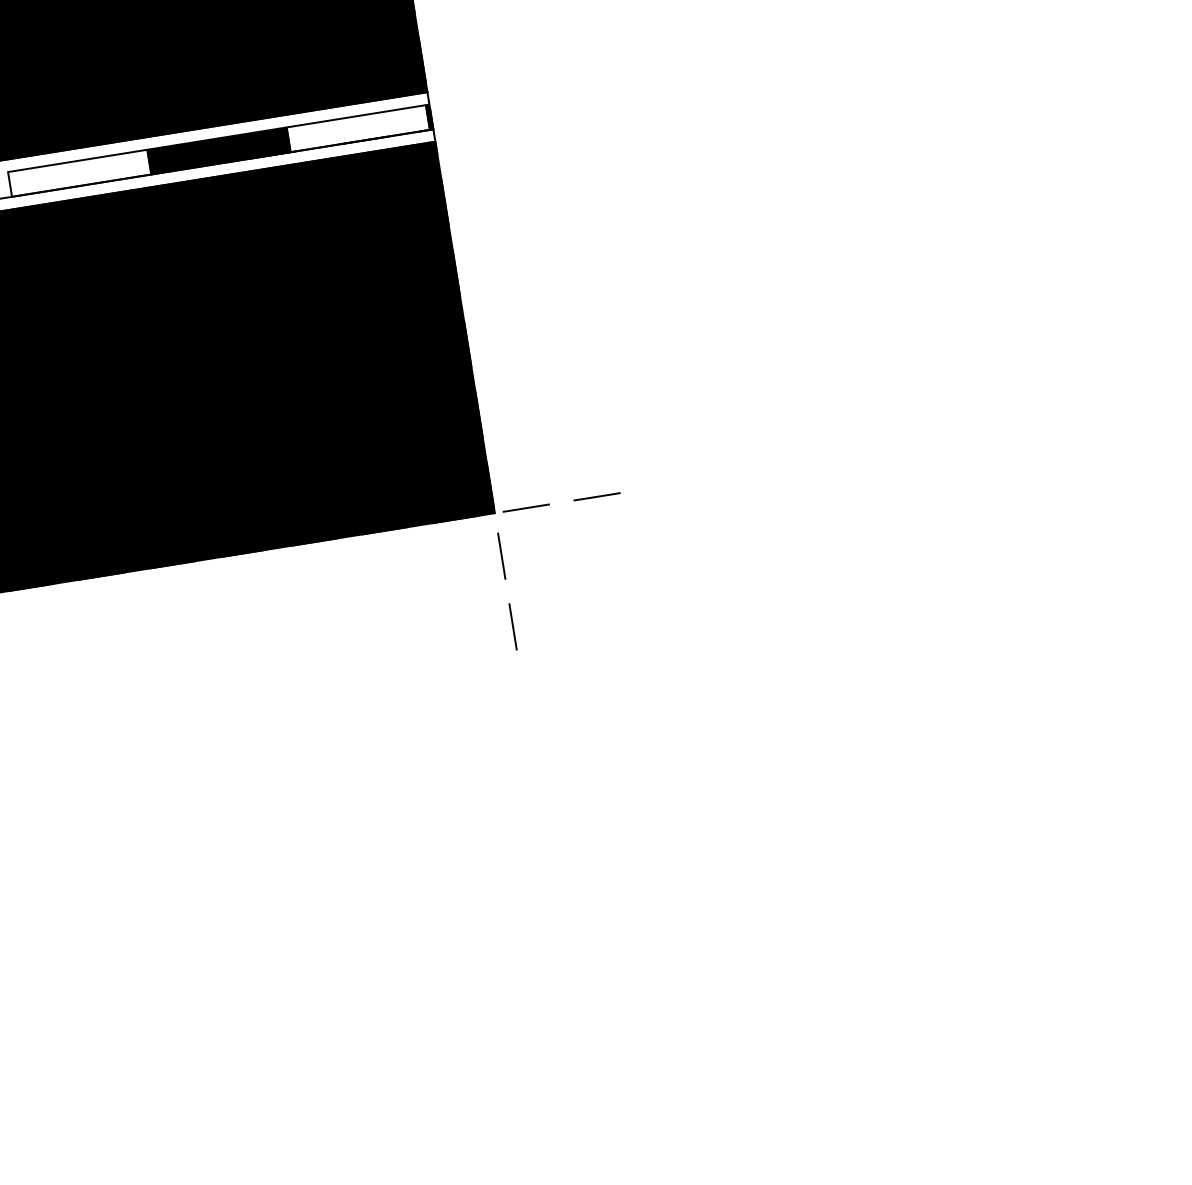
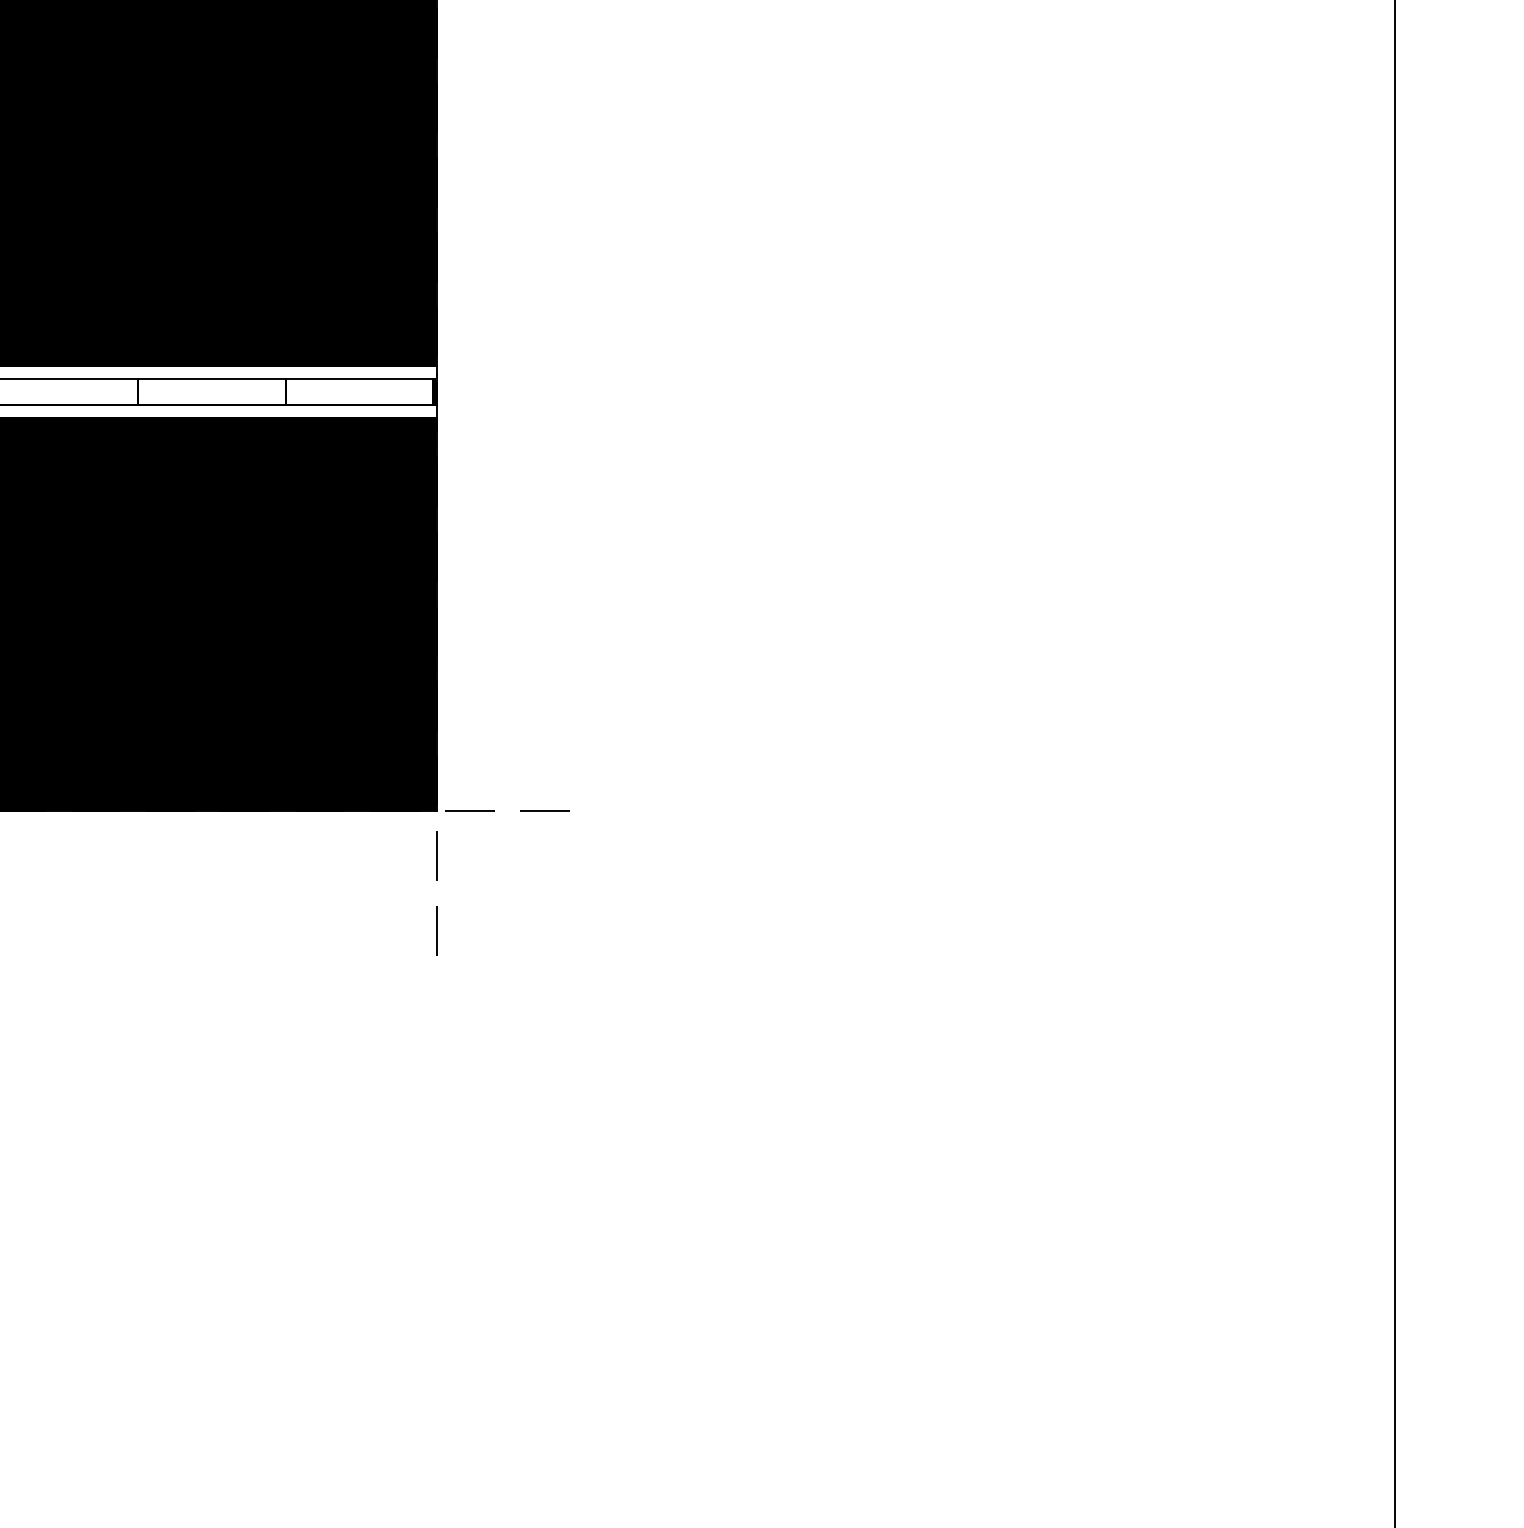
fill: (218, 150) -> (211, 391), removed

